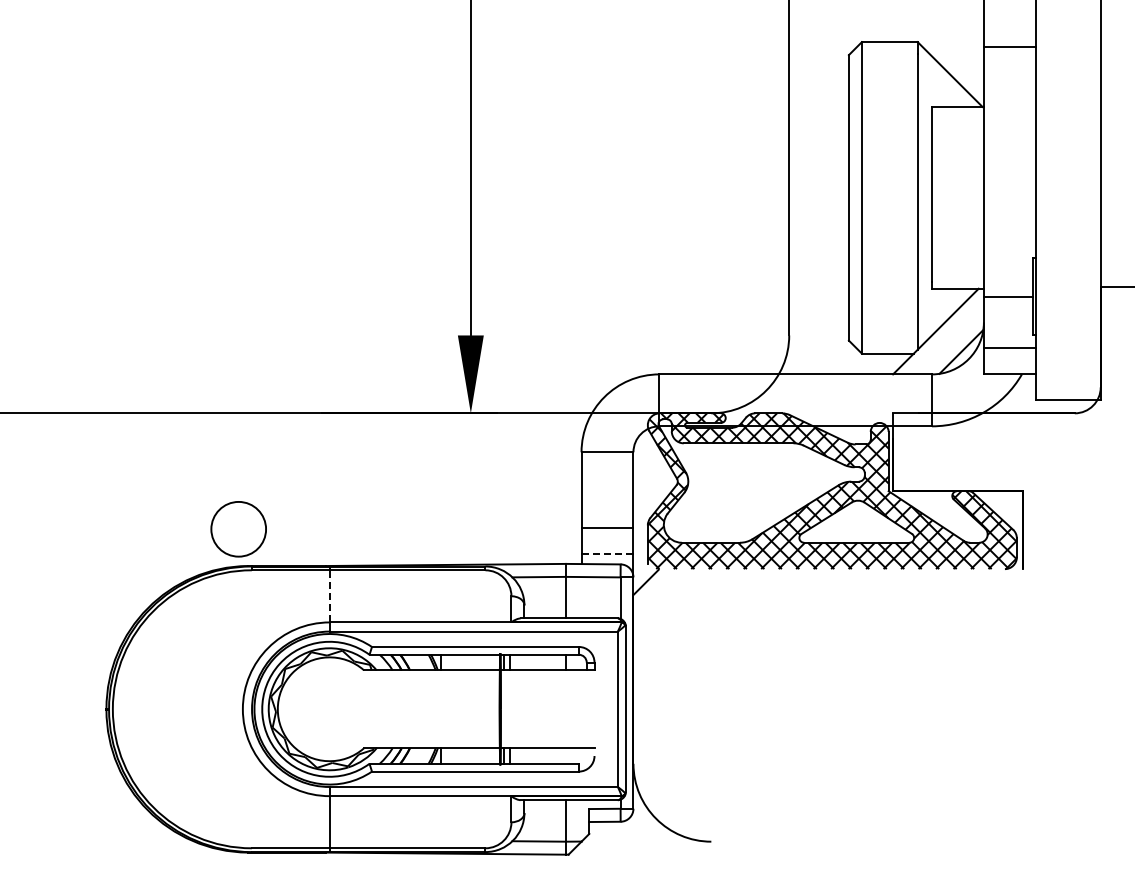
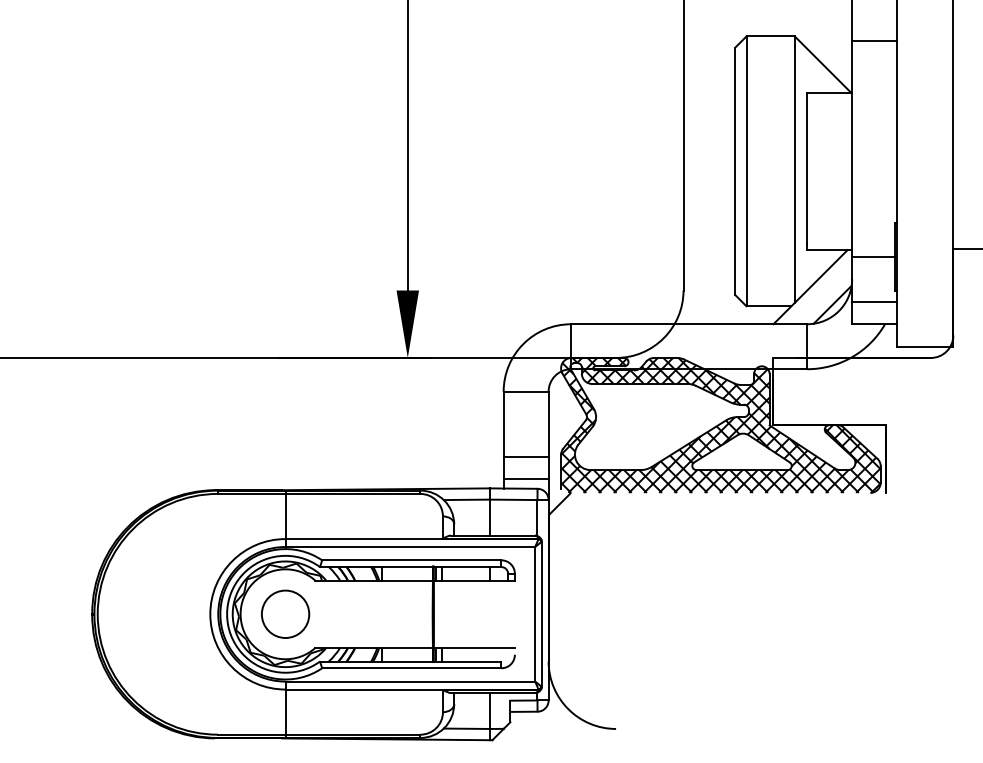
circle: (238, 529) -> (285, 614), moved
line: (607, 553) -> (526, 479), dashed -> solid
line: (329, 595) -> (285, 515), dashed -> solid

